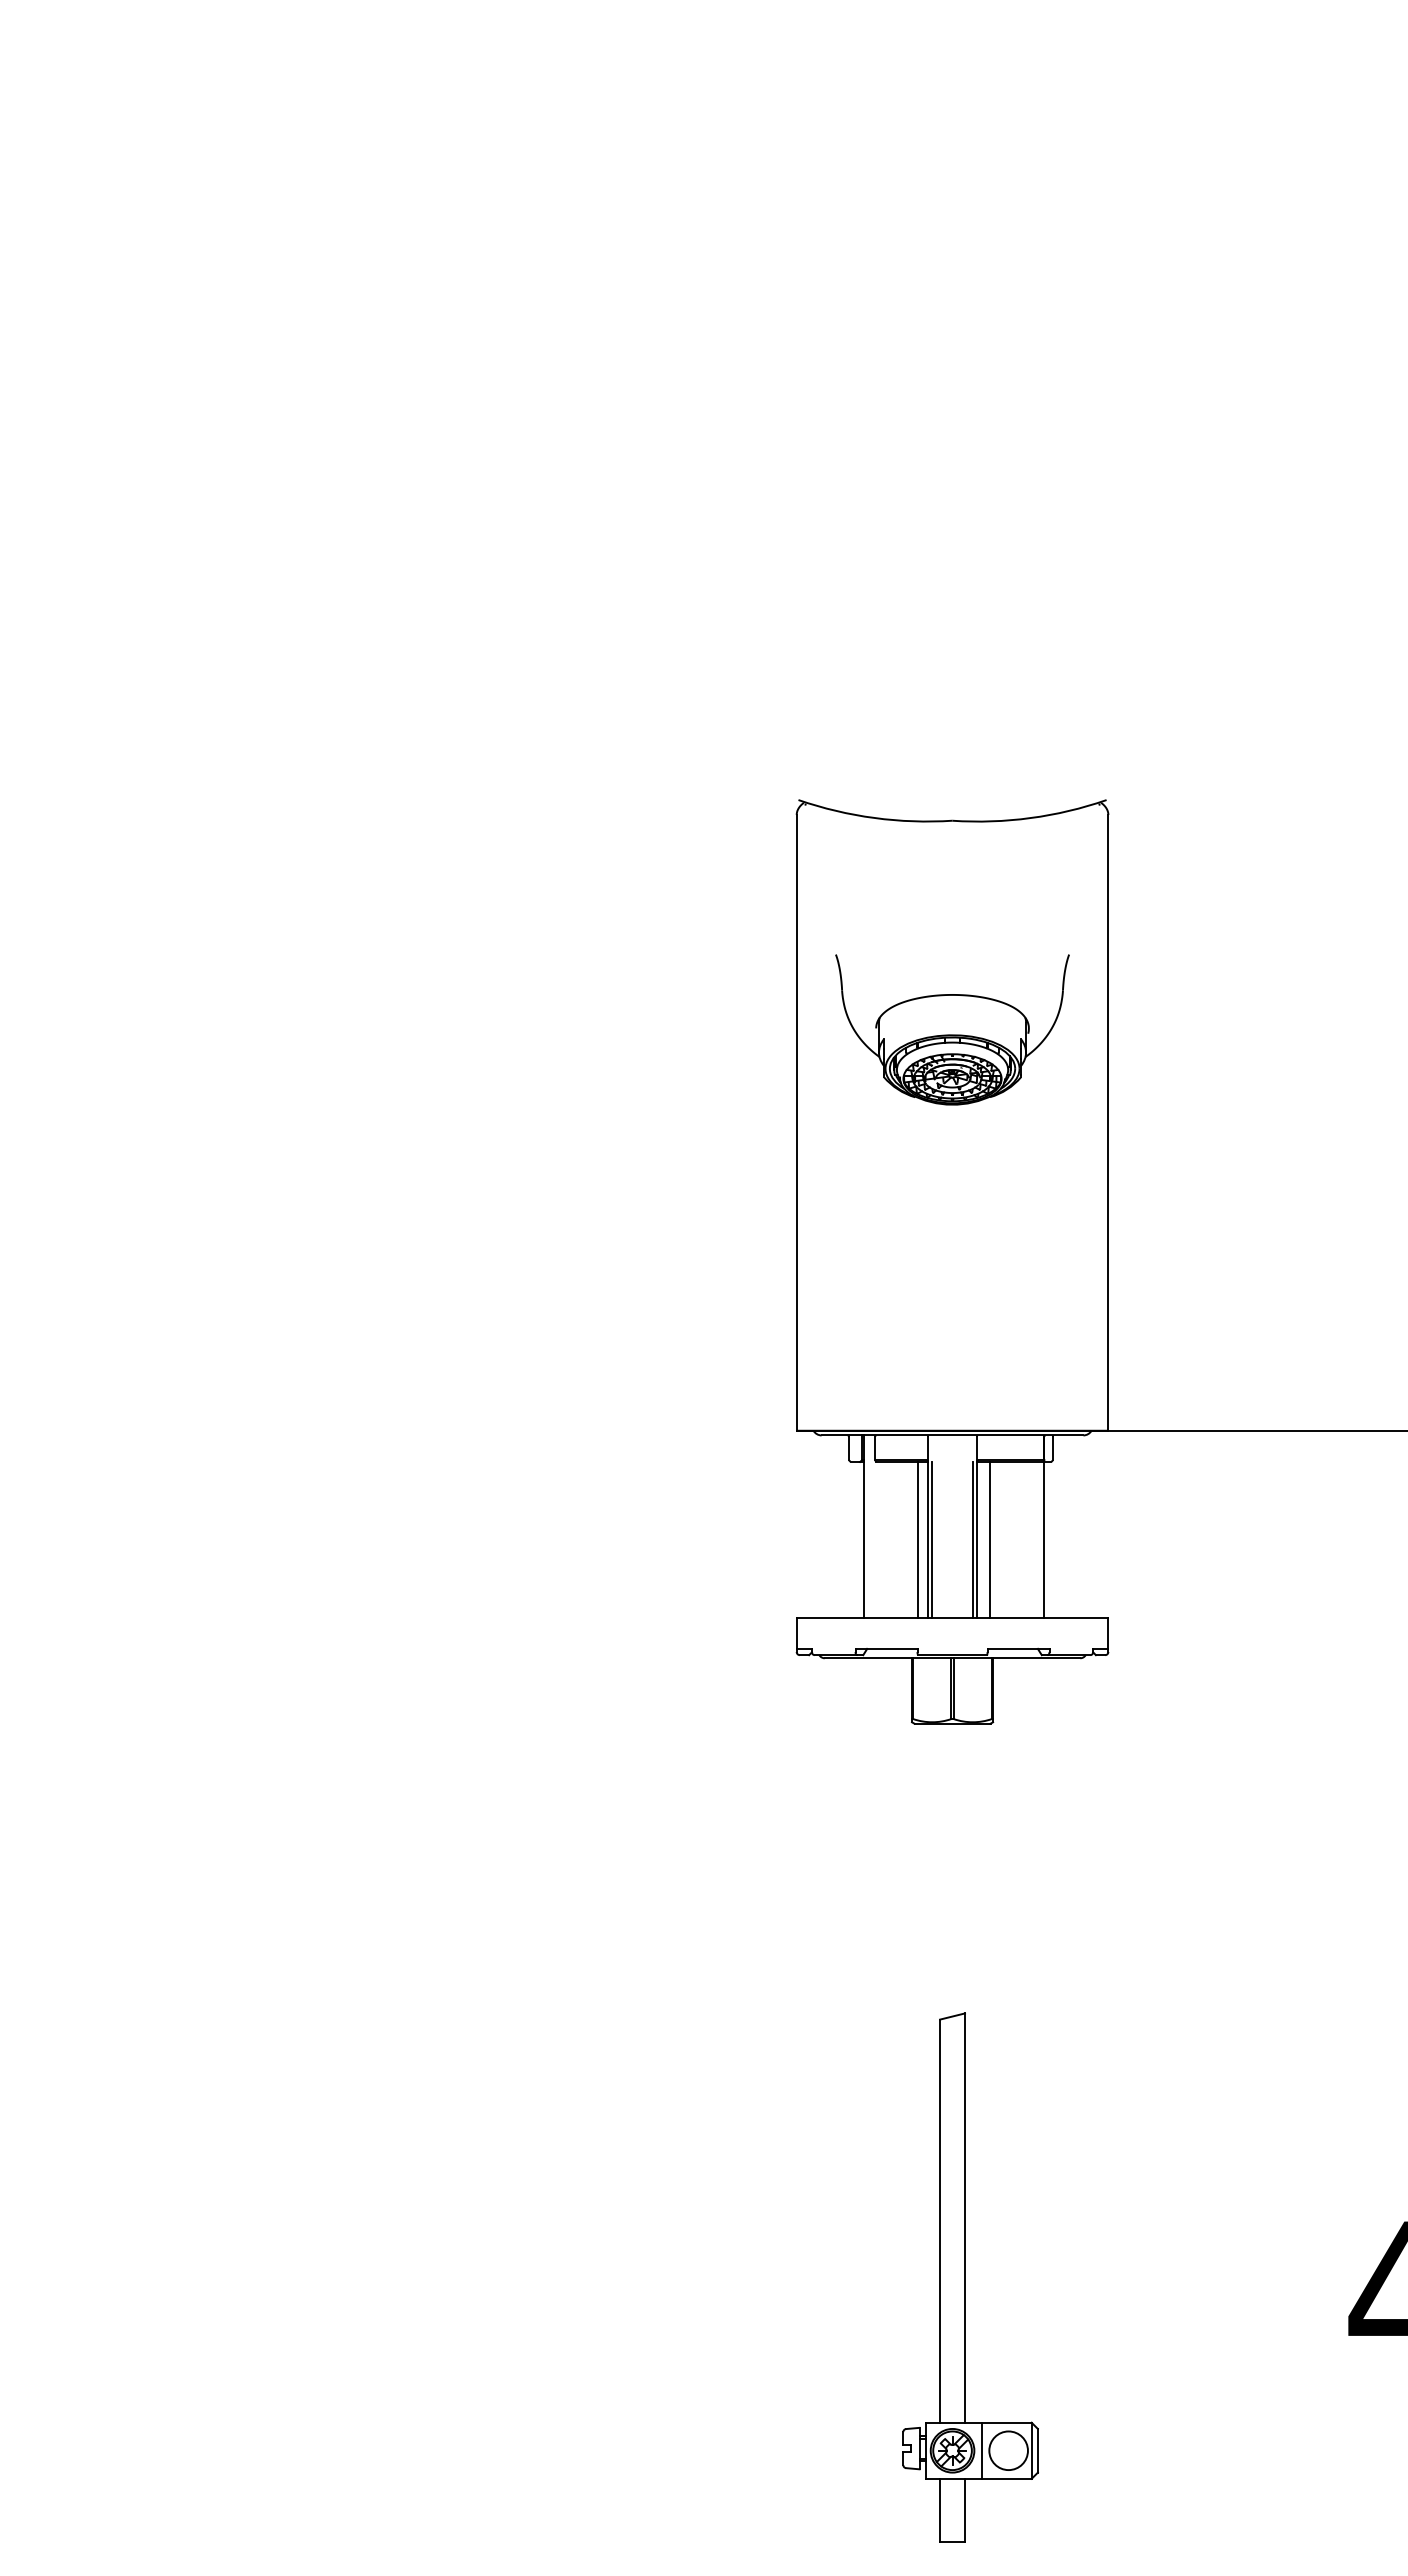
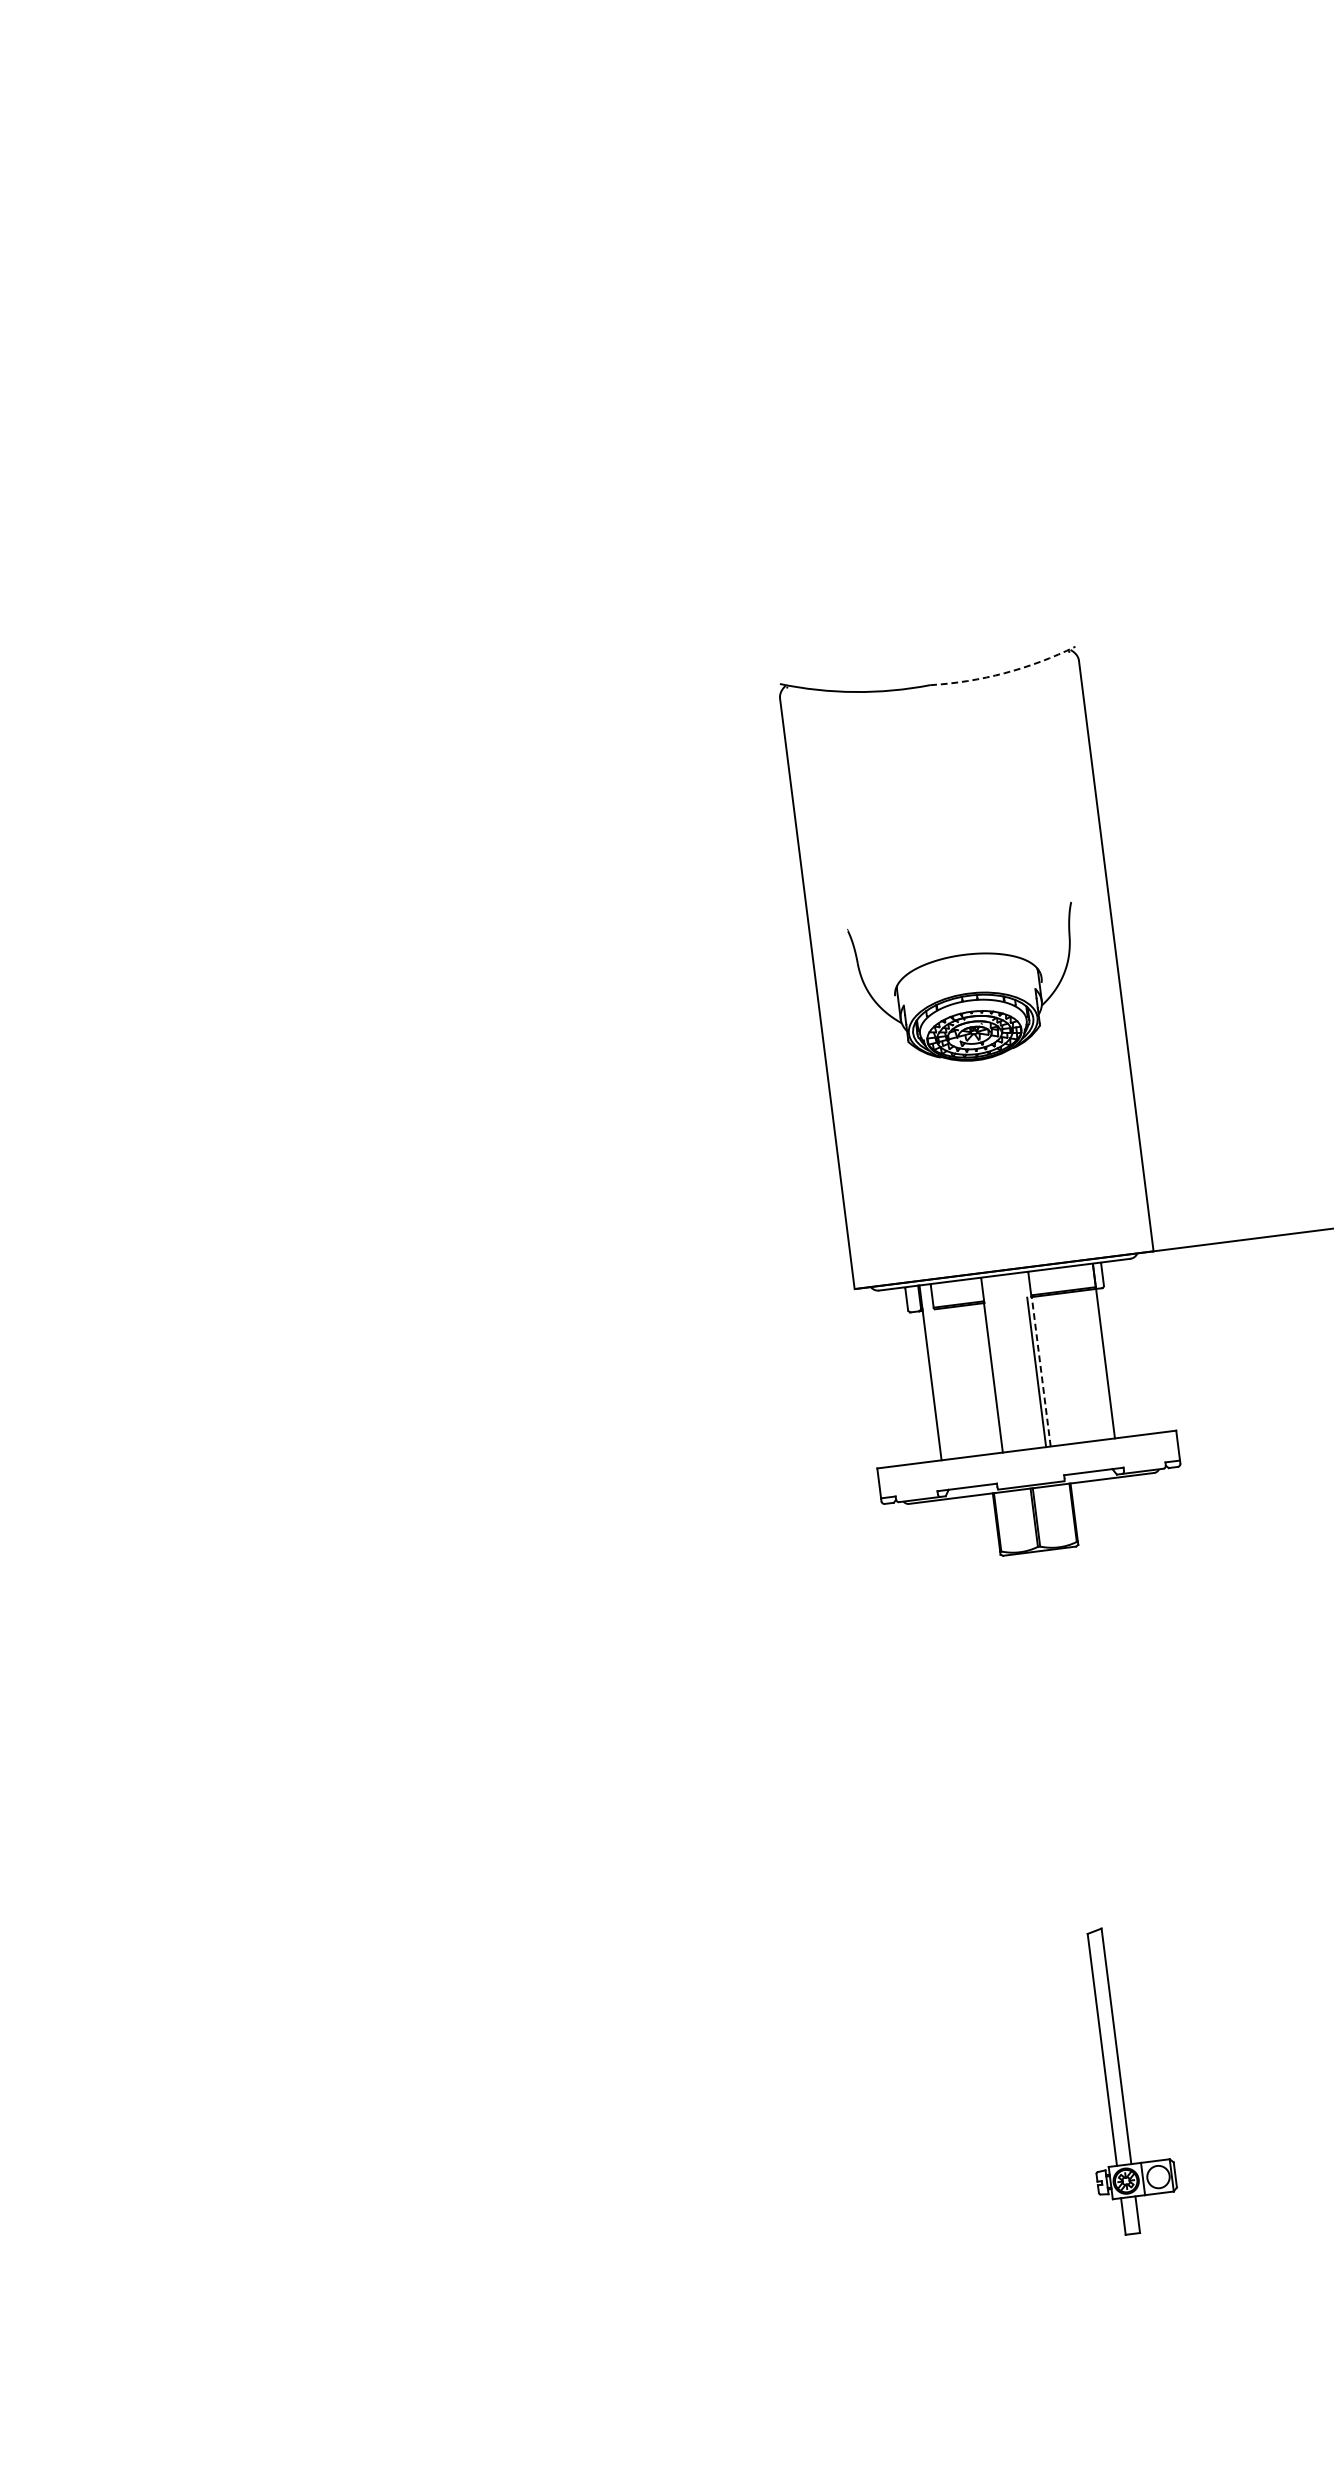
arc: (1030, 818) -> (1004, 673), solid -> dashed
part: (952, 1029) -> (968, 988), moved
line: (917, 1539) -> (983, 1378), removed
line: (932, 1539) -> (998, 1376), removed
line: (977, 1539) -> (1041, 1371), solid -> dashed
line: (990, 1539) -> (1053, 1369), removed
part: (970, 2277) -> (1123, 2080), size x0.6

